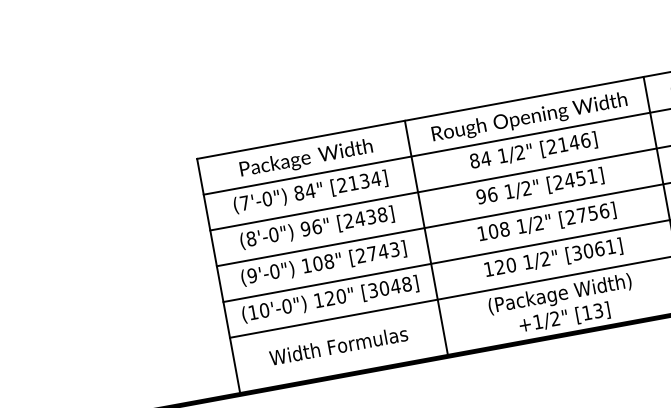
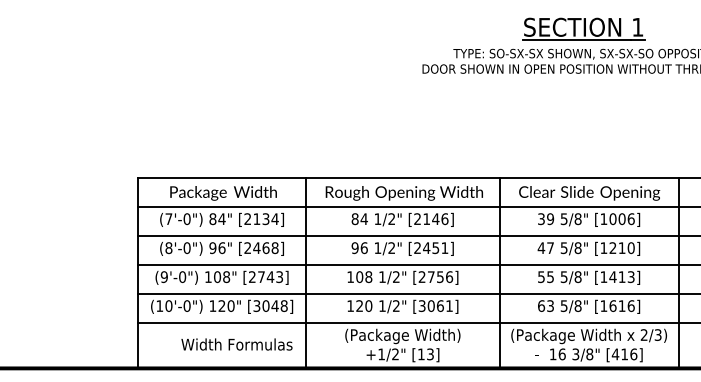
text: (370, 216) -> (265, 247), [2438] -> [2468]
text: (338, 345) -> (236, 344), moved

